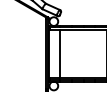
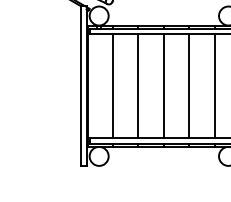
line: (71, 53) -> (137, 85), added
line: (83, 53) -> (163, 85), added
line: (95, 53) -> (189, 85), added

